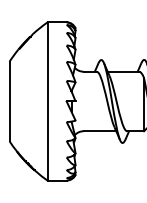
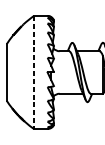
line: (47, 101) -> (33, 72), solid -> dashed

